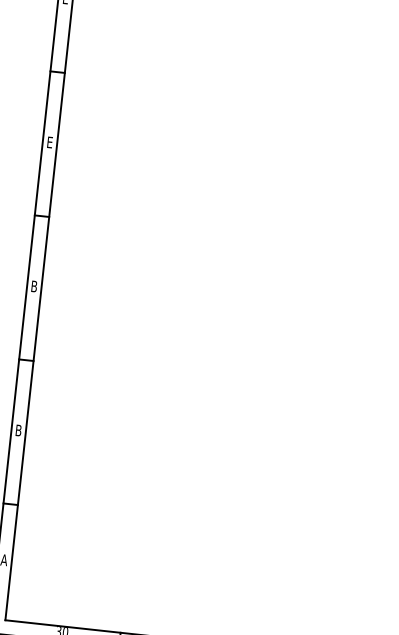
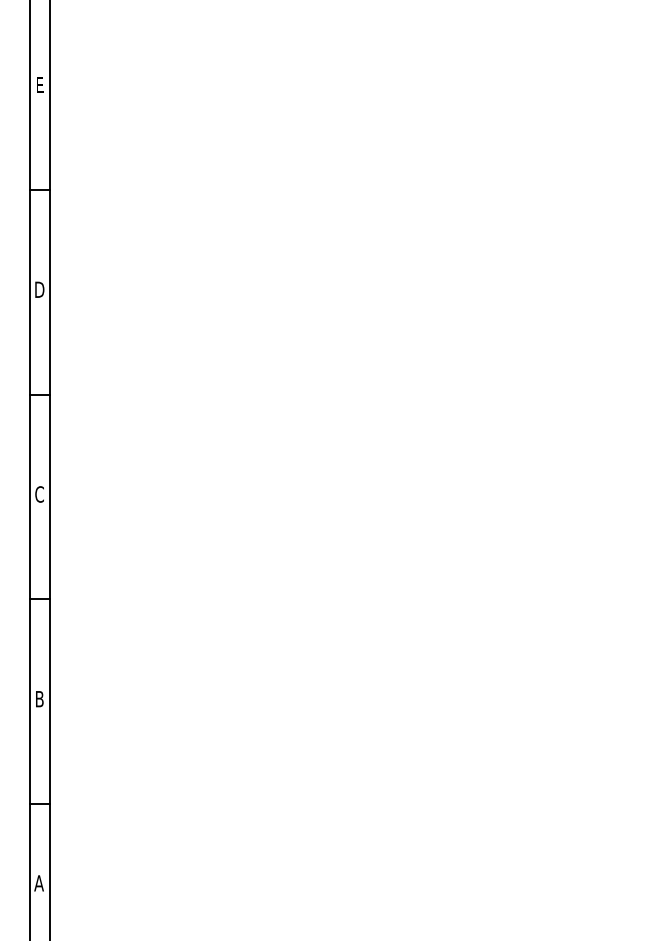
text: (49, 142) -> (39, 289), E -> D
text: (34, 286) -> (39, 494), B -> C

